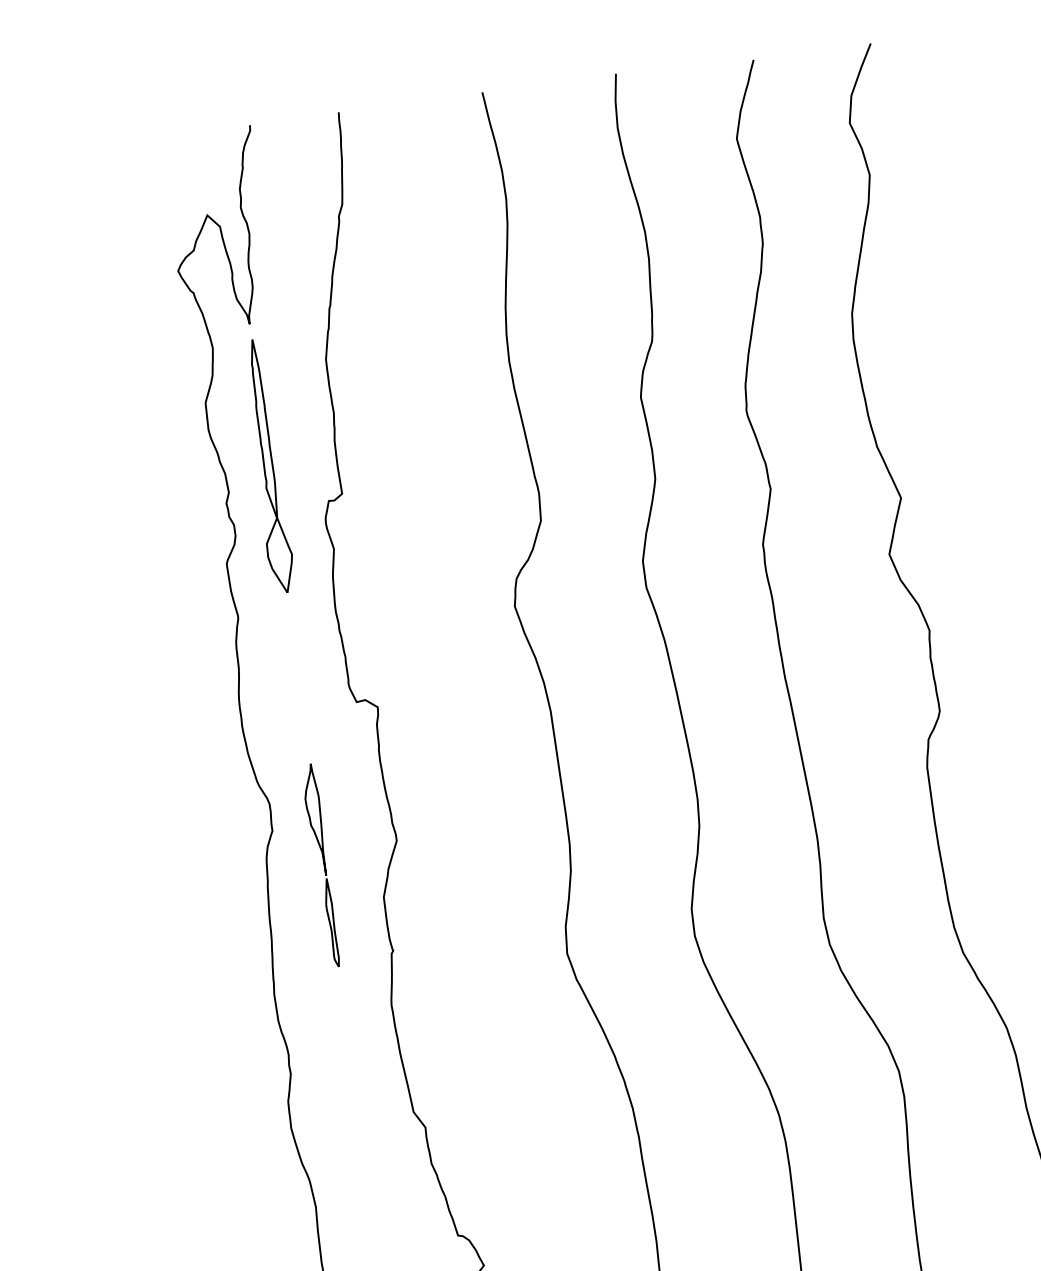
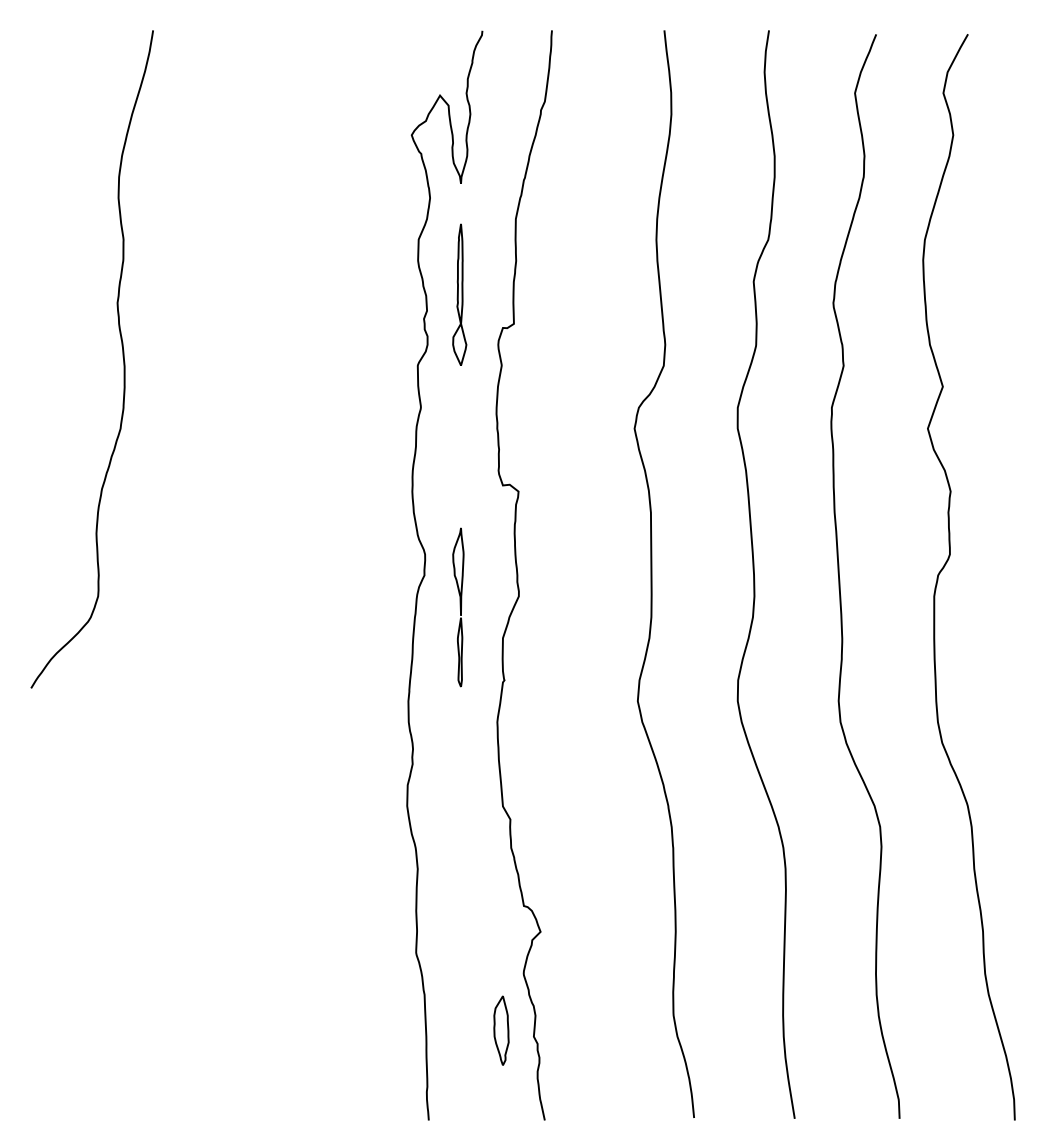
part: (267, 465) -> (459, 294), size x0.71

